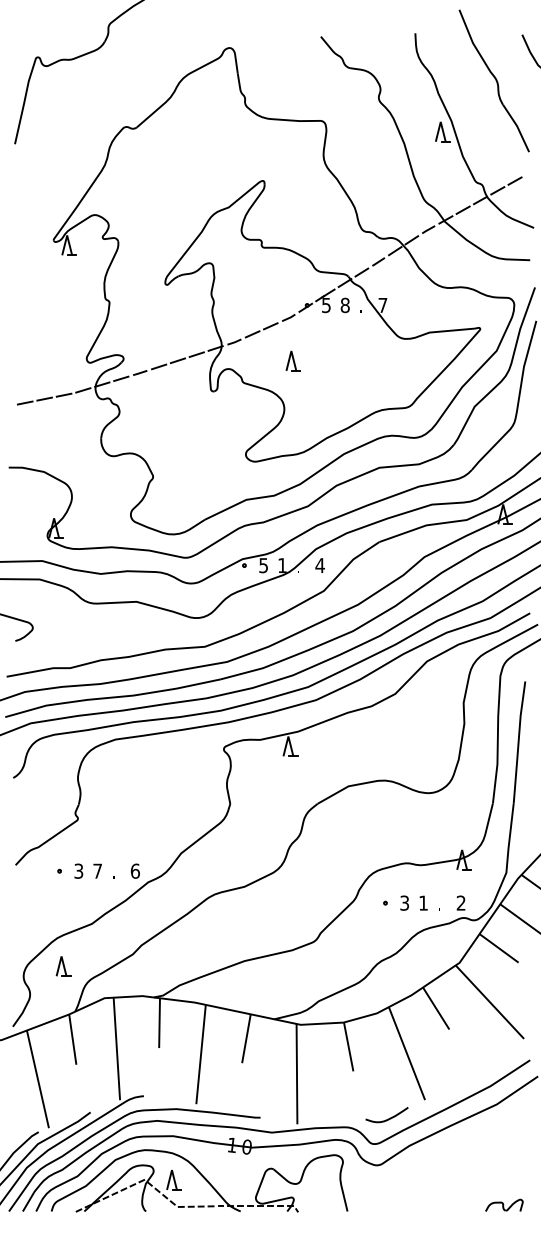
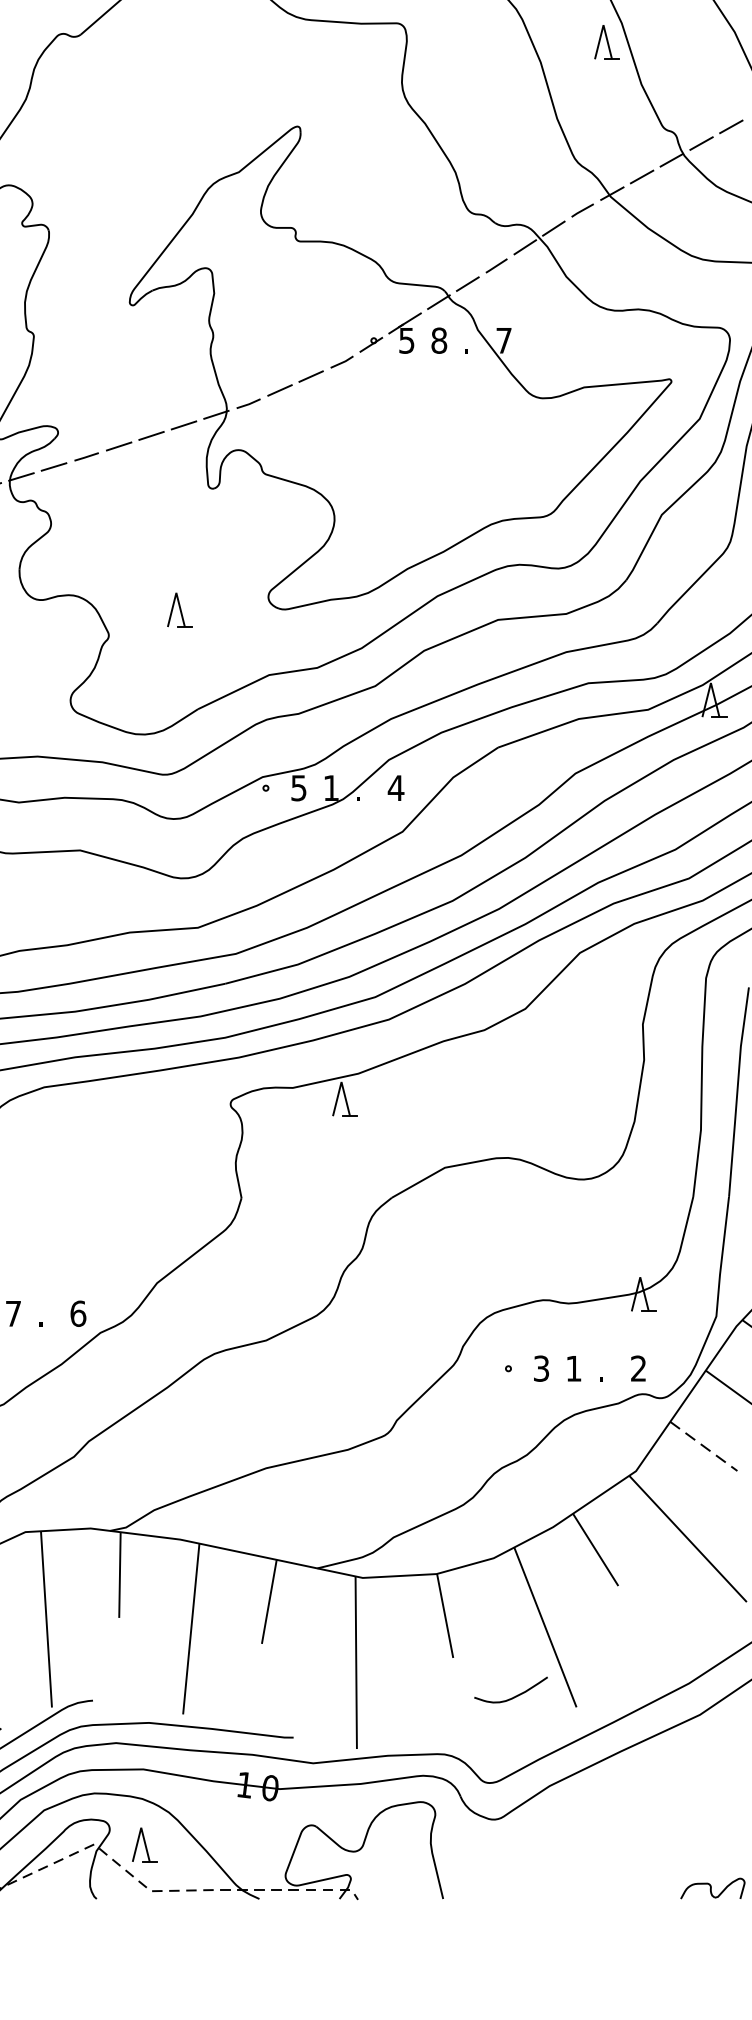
part: (292, 360) -> (178, 609), moved
line: (499, 948) -> (704, 1446), solid -> dashed
curve: (388, 1118) -> (513, 1696), moved

